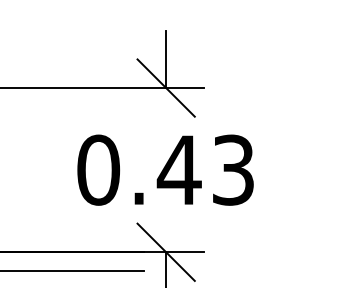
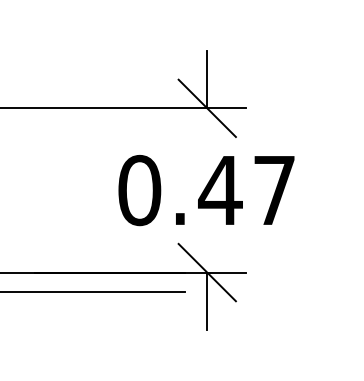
text: (233, 170) -> (274, 190), 0.43 -> 0.47

